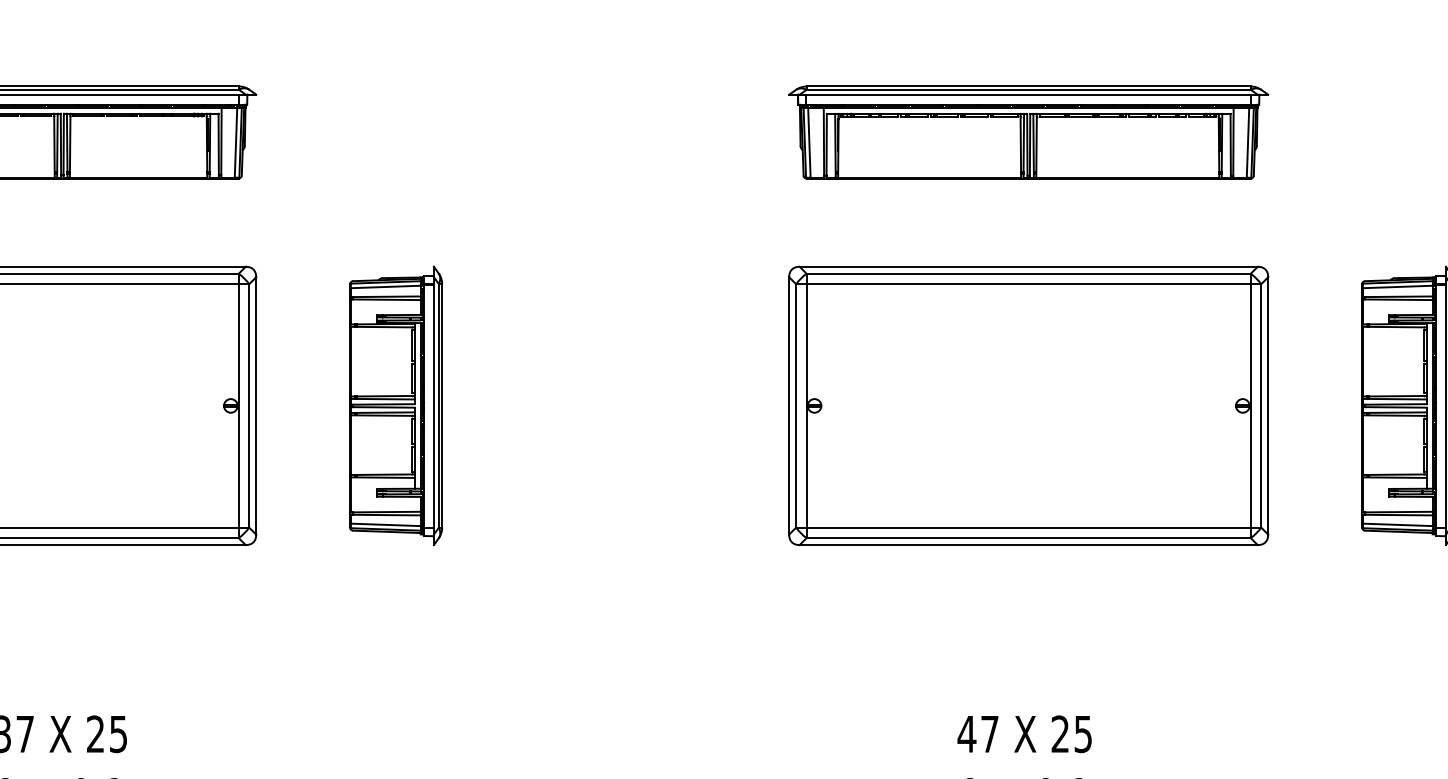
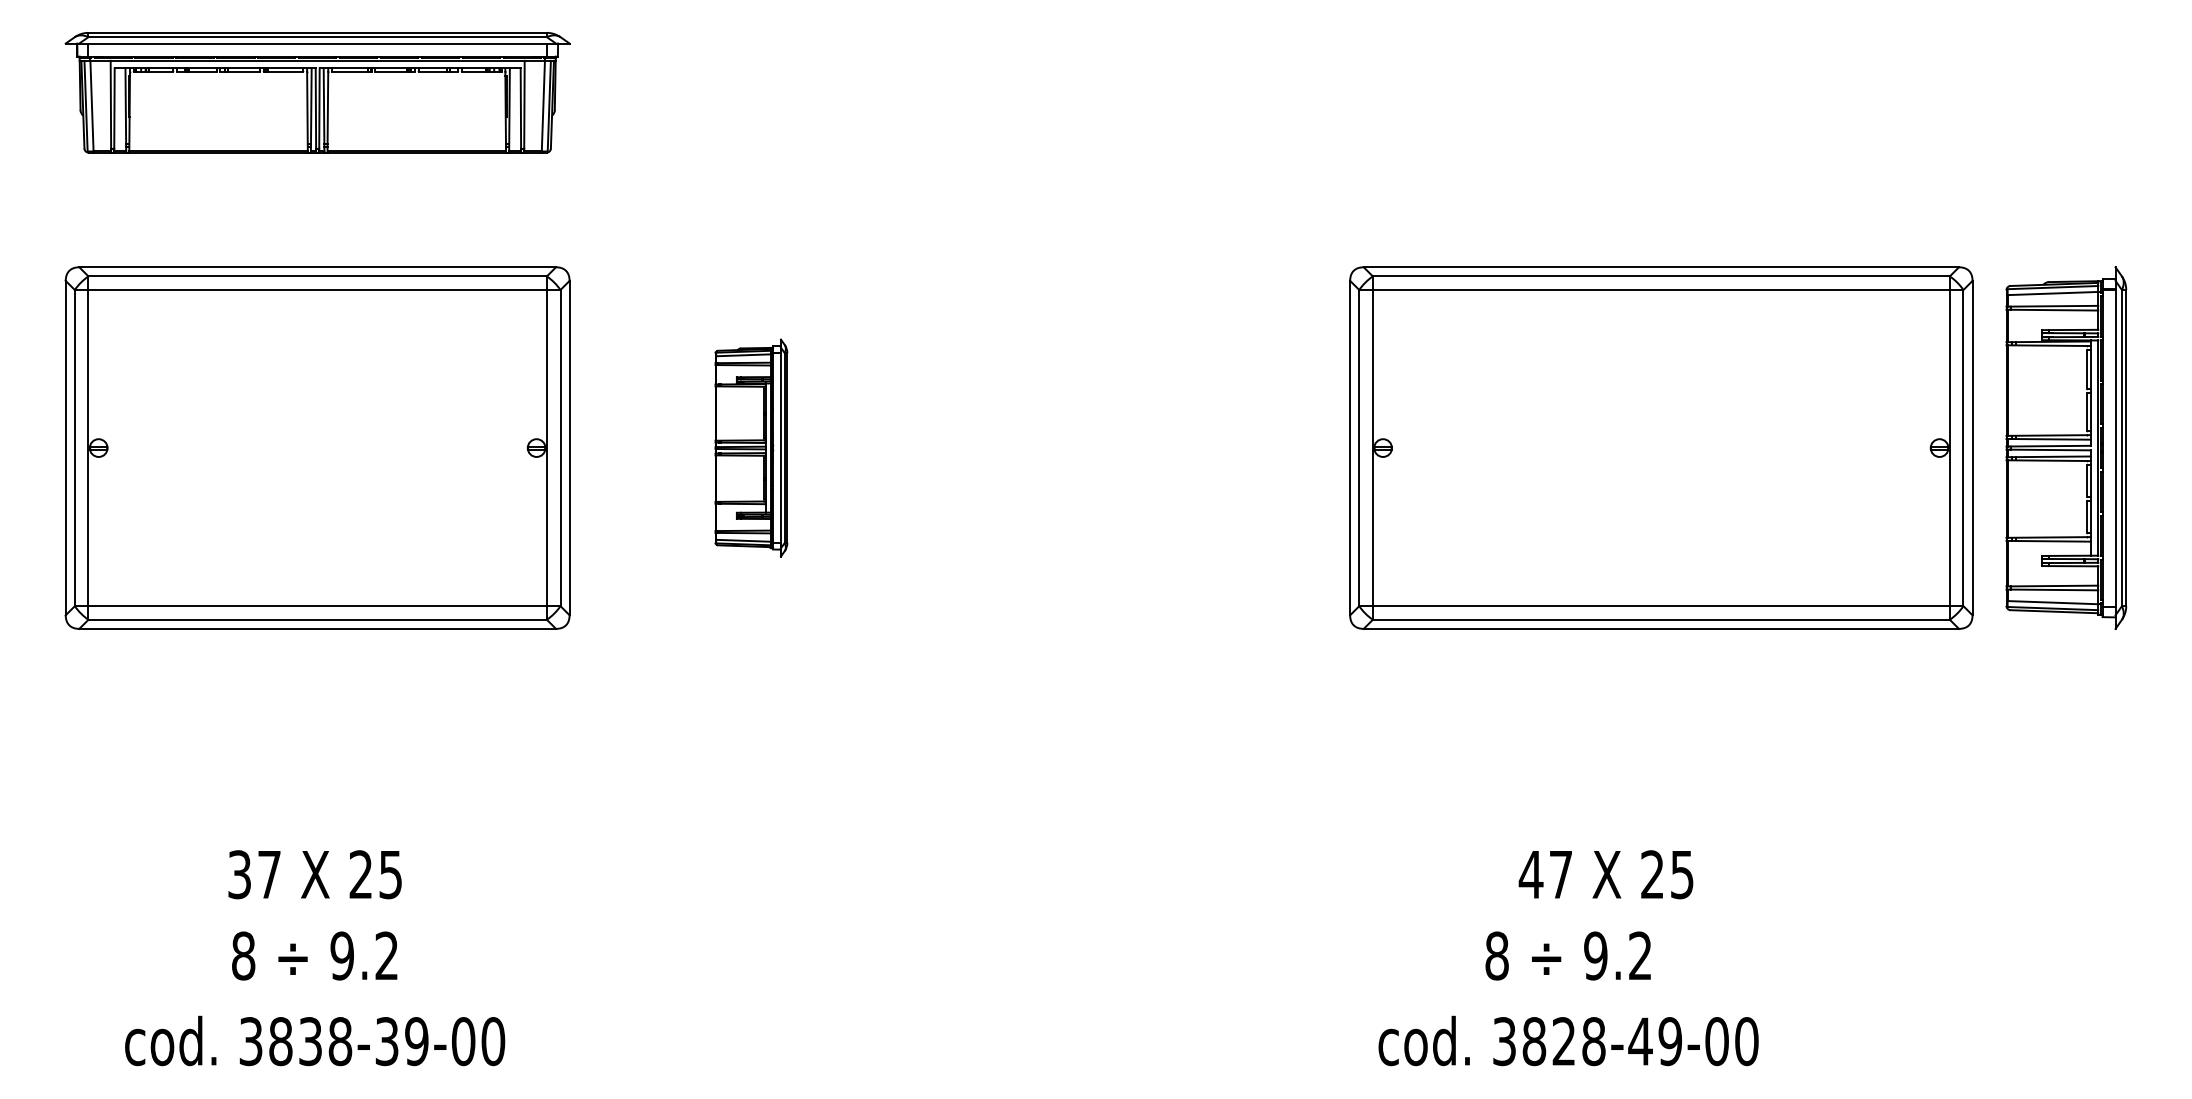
part: (1028, 132) -> (1573, 92), removed
part: (396, 405) -> (751, 447), size x0.6
part: (1028, 405) -> (1661, 447), moved
text: (1024, 734) -> (1605, 874), moved

